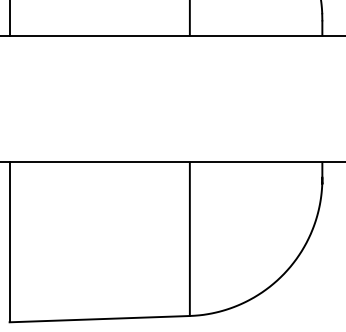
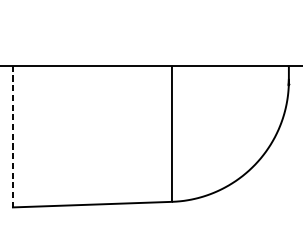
line: (9, 242) -> (12, 137), solid -> dashed

